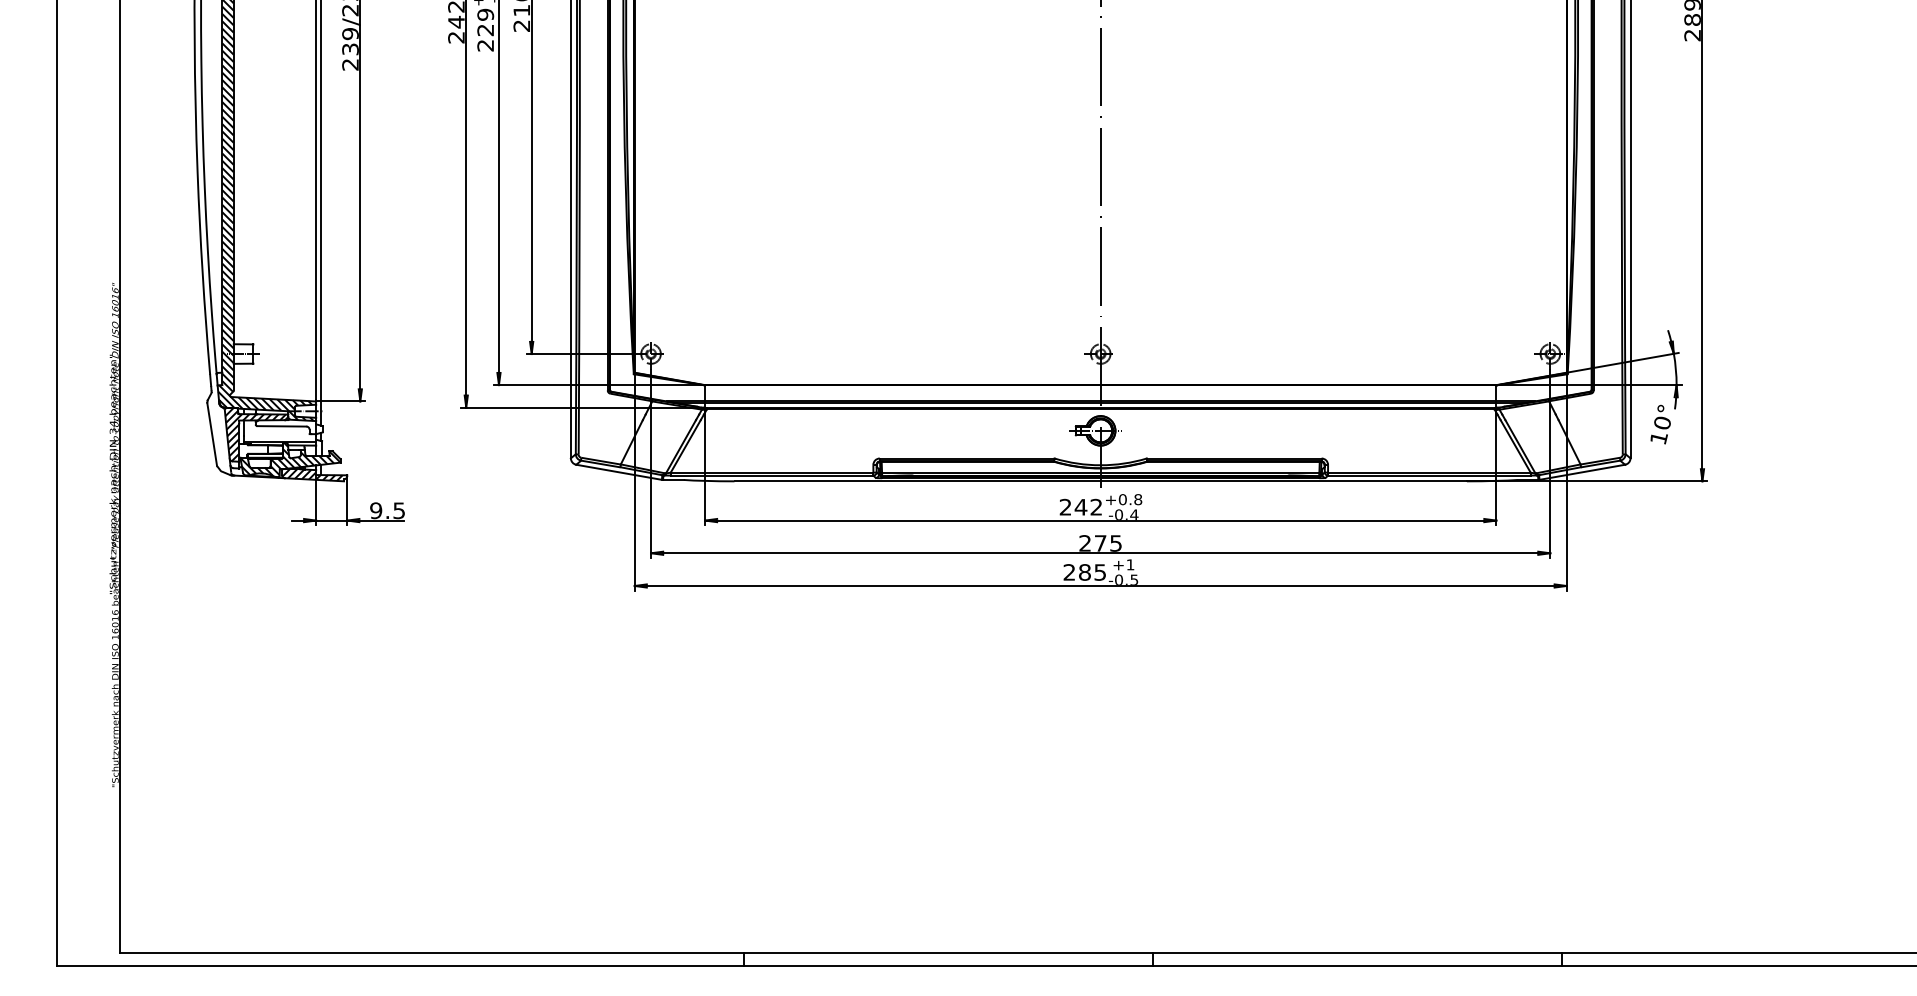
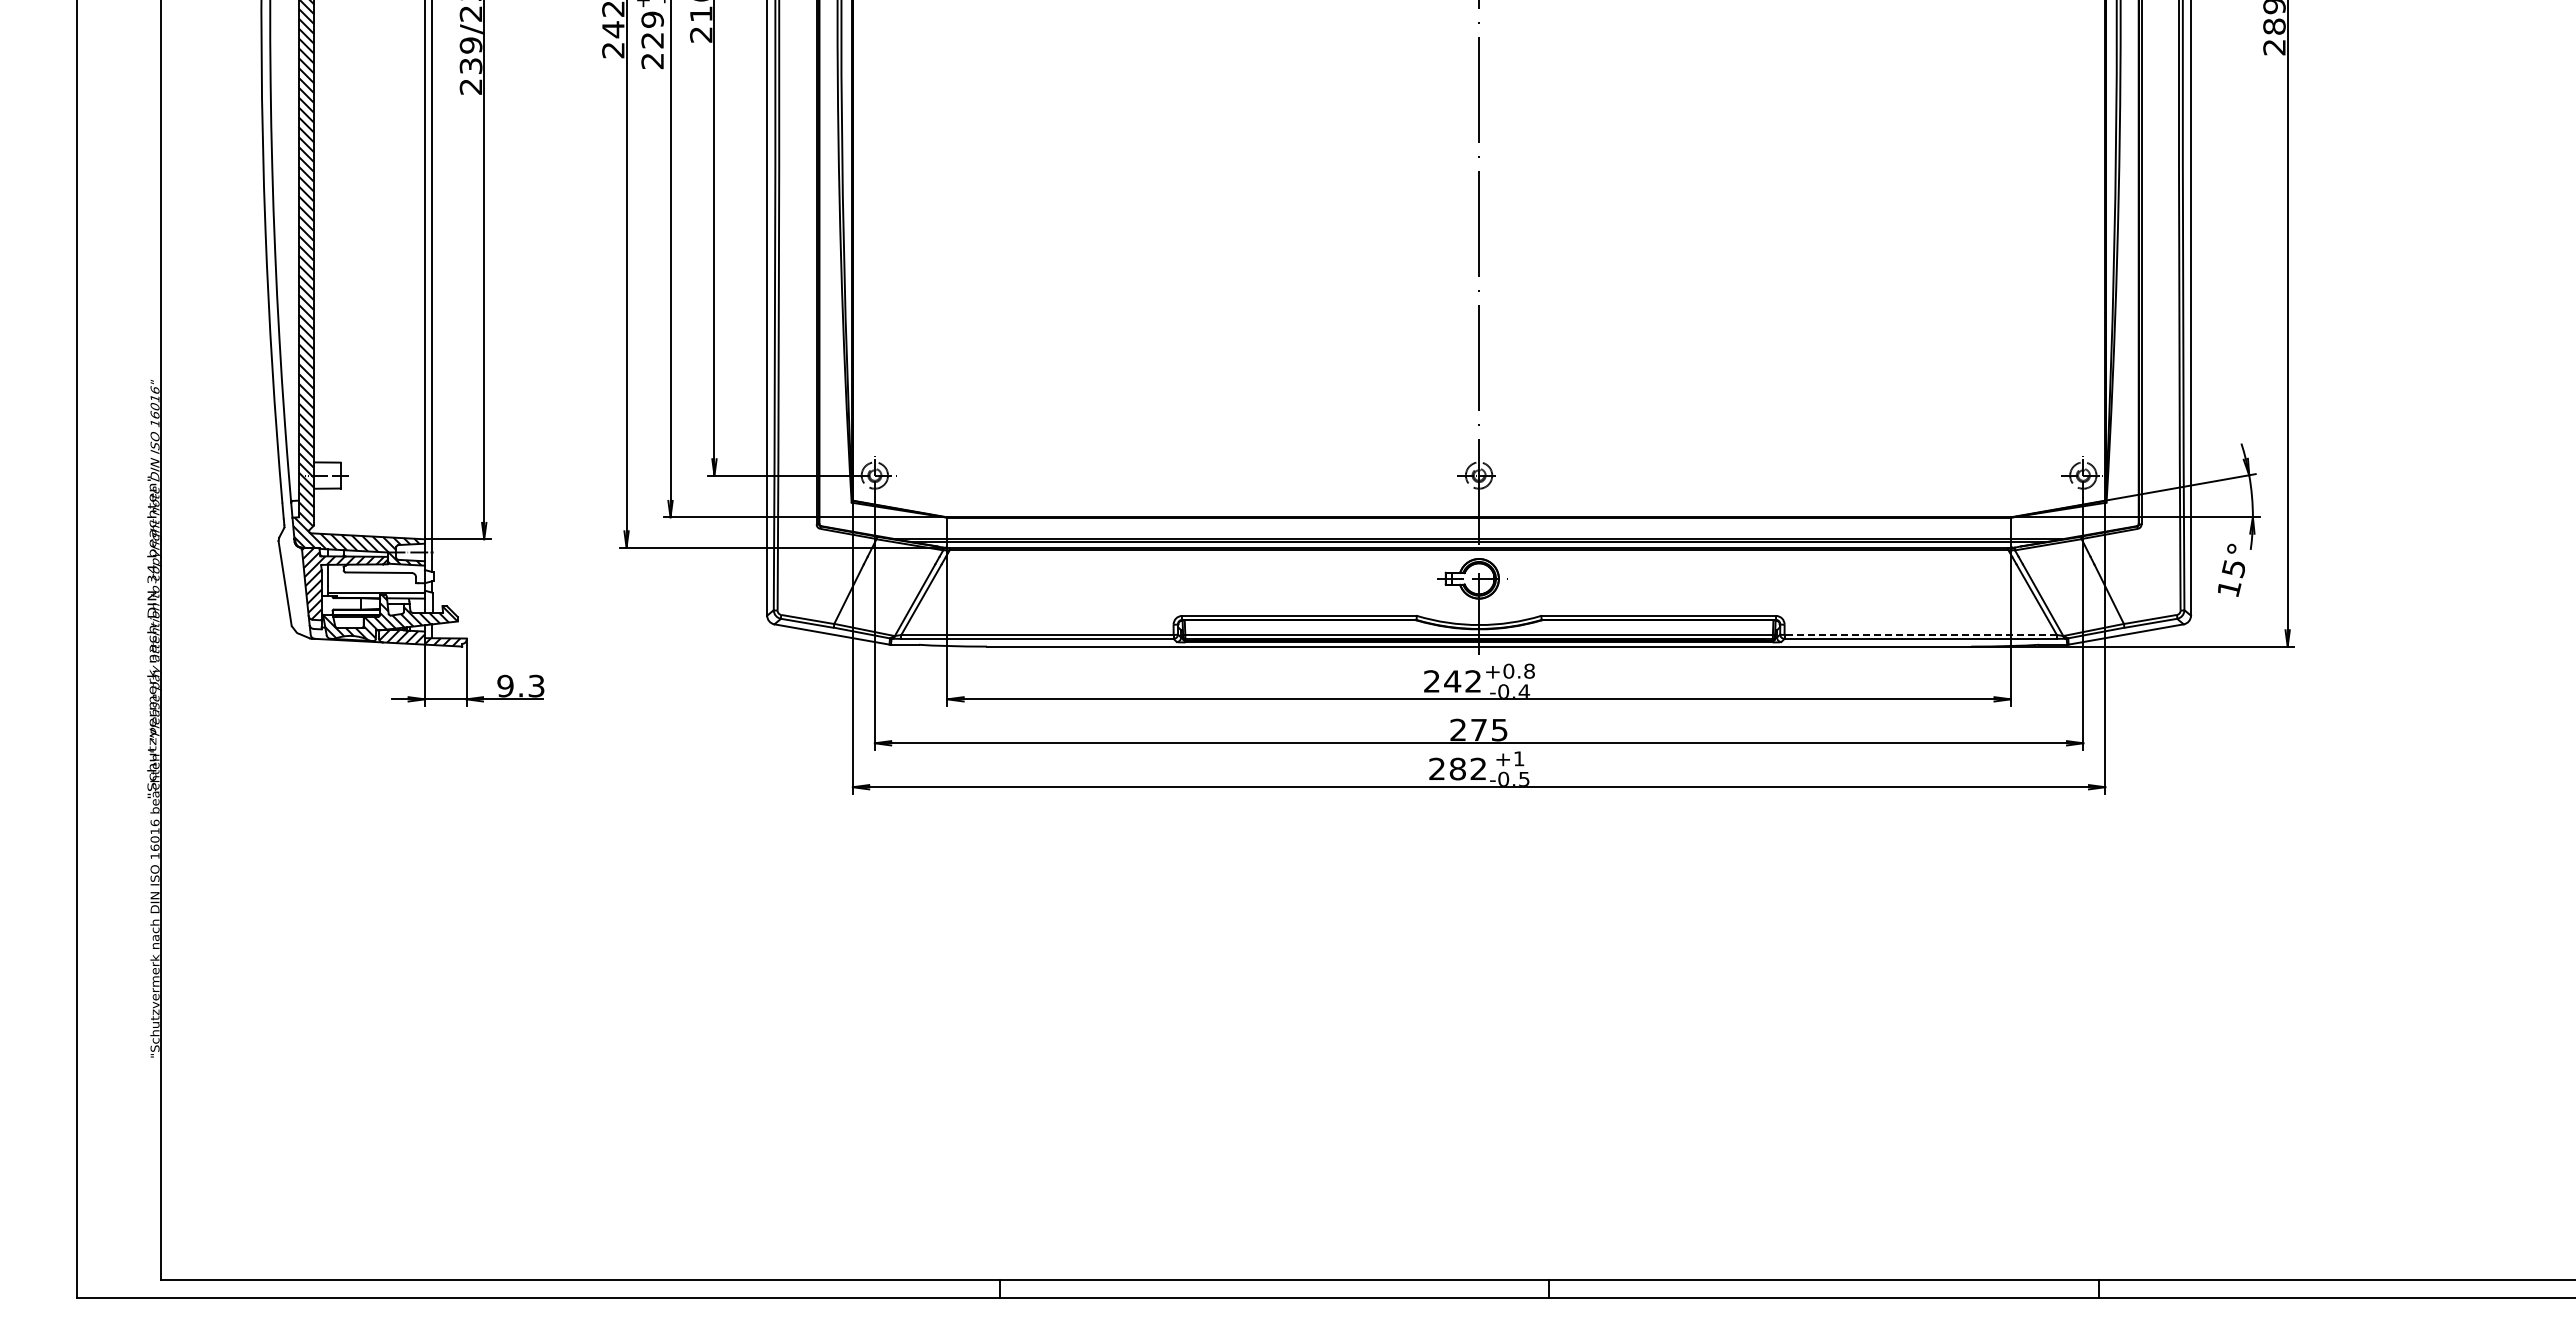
text: (1662, 423) -> (2233, 568), 10° -> 15°
line: (1429, 472) -> (1920, 634), solid -> dashed
text: (399, 510) -> (536, 685), 9.5 -> 9.3
text: (1100, 572) -> (1478, 768), 285 -> 282

